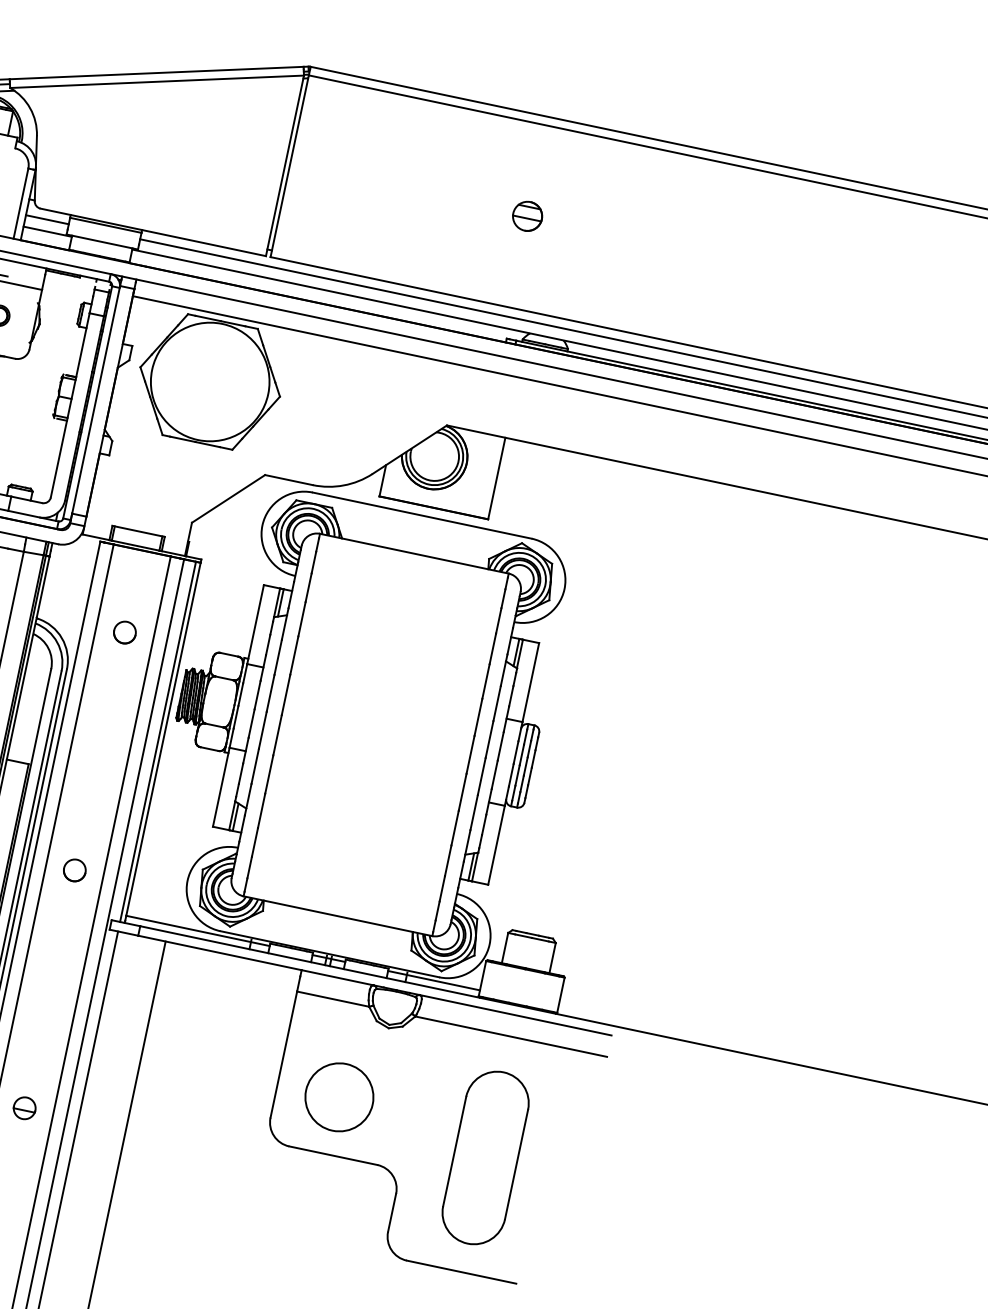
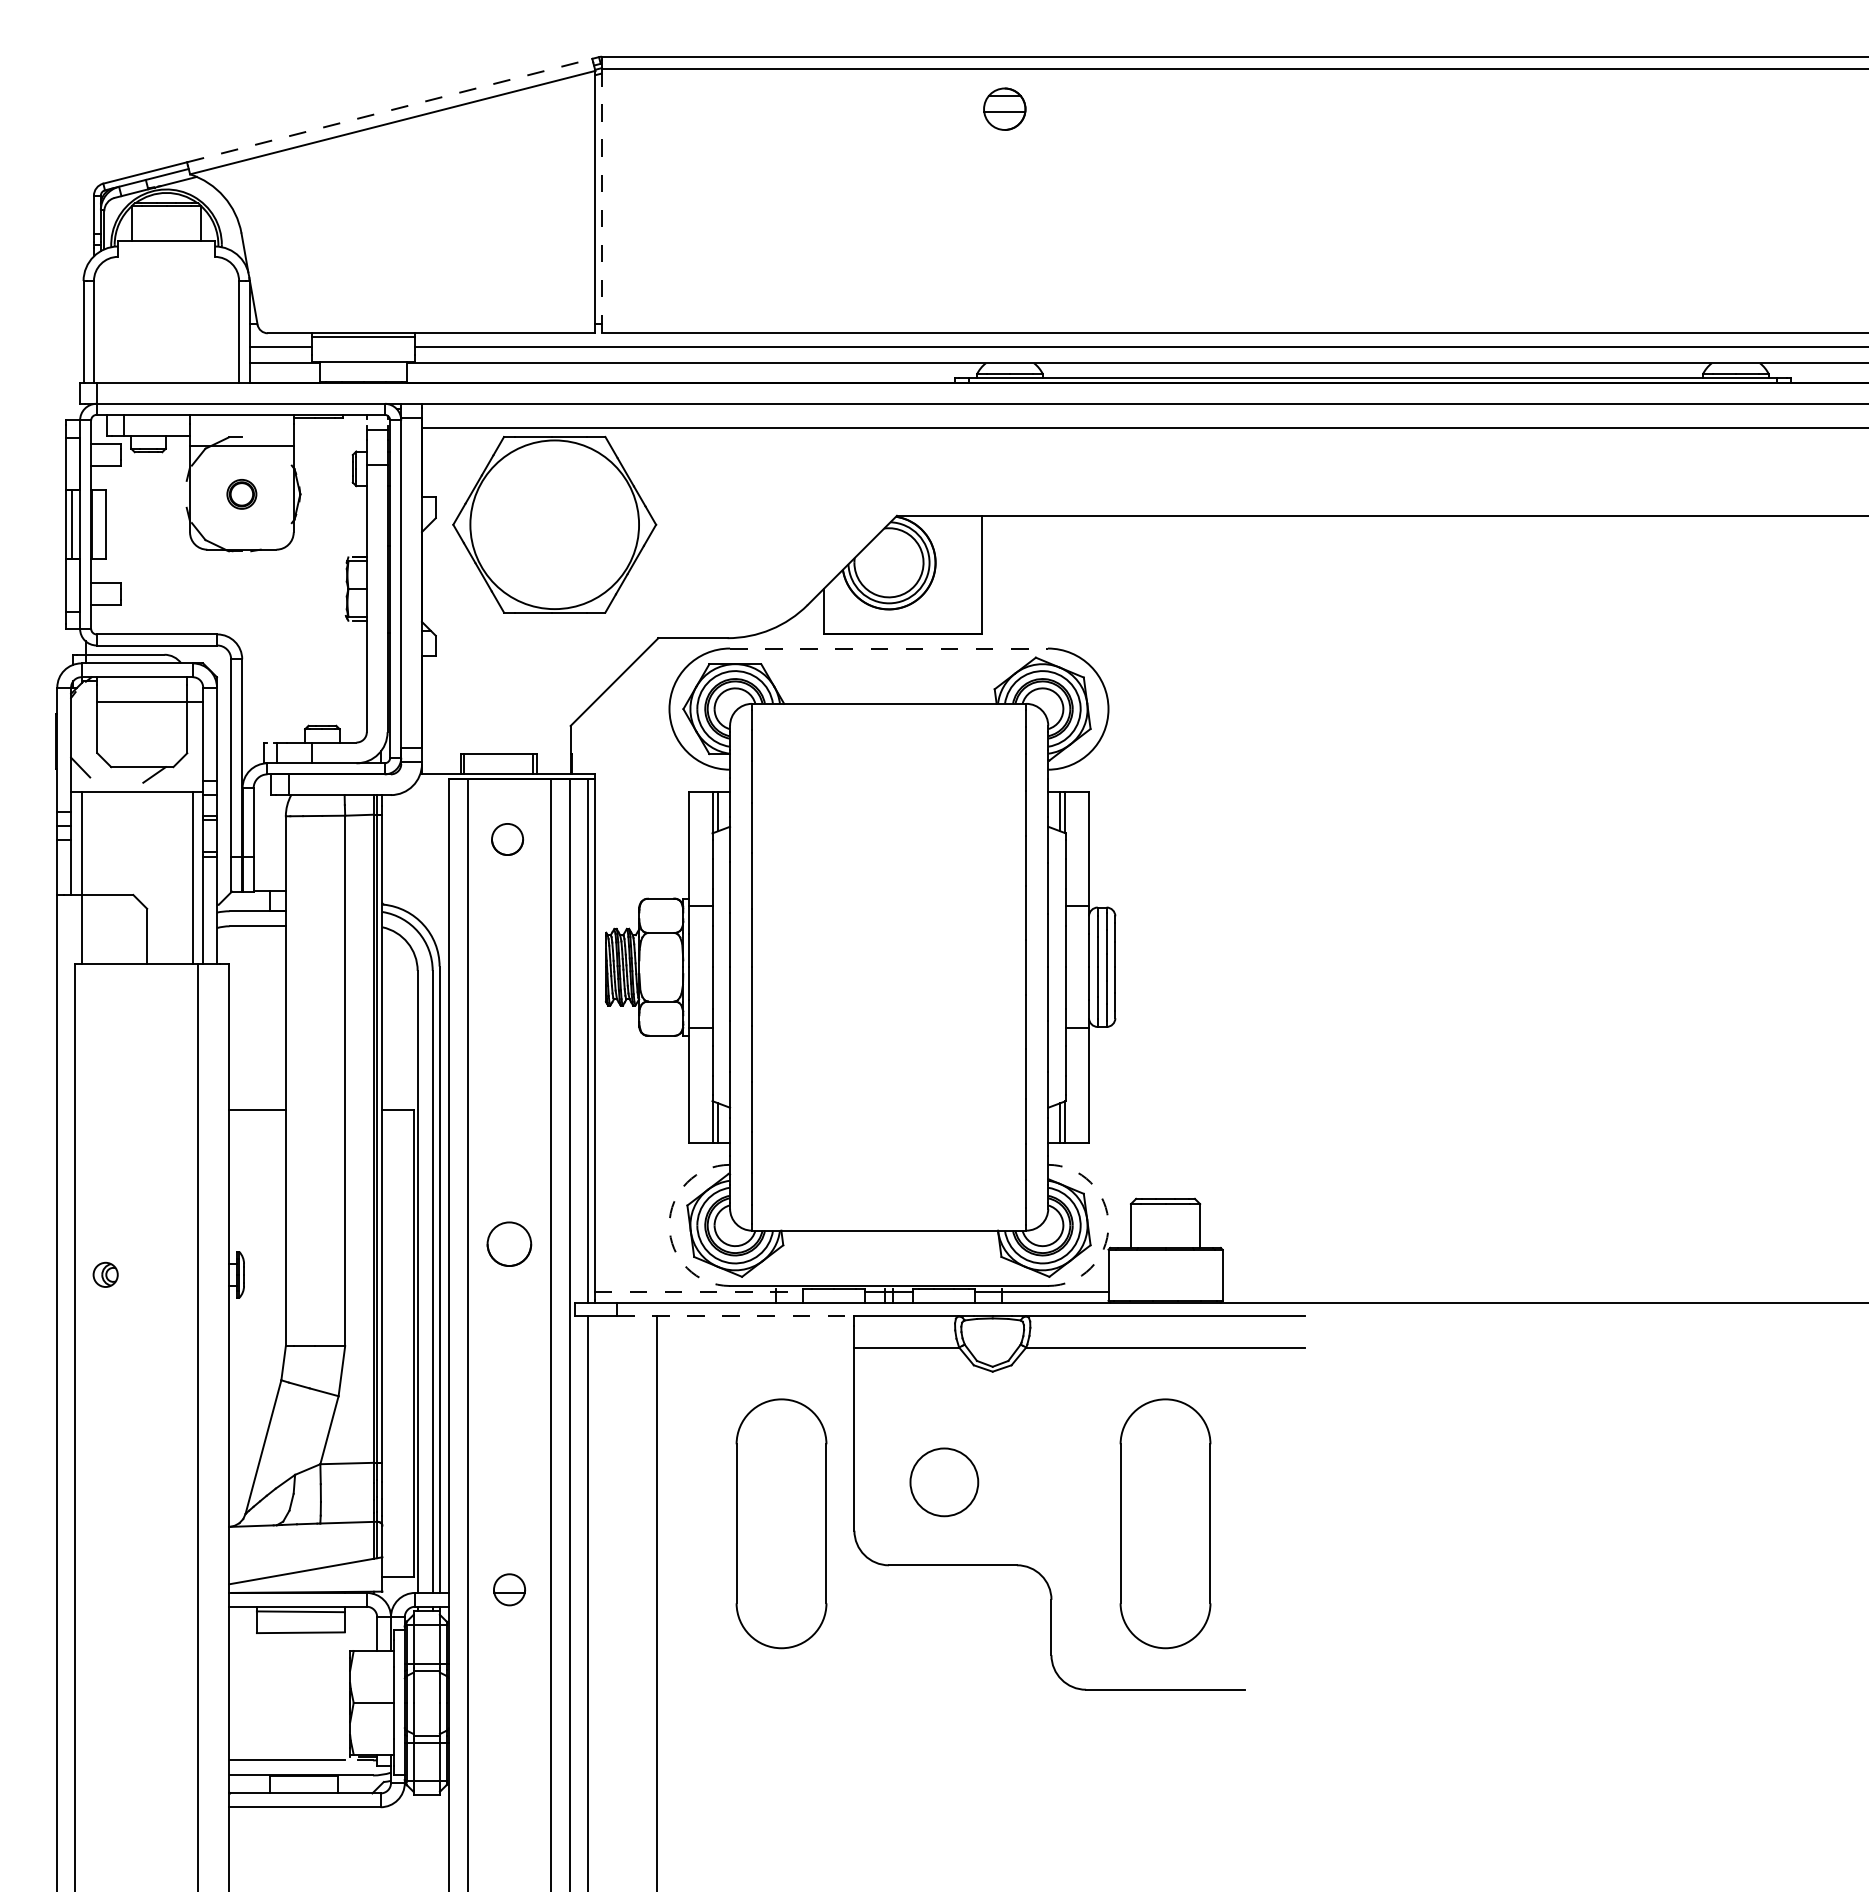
line: (157, 73) -> (390, 110), solid -> dashed
line: (289, 166) -> (602, 201), solid -> dashed
part: (527, 215) -> (1004, 108), moved
line: (422, 515) -> (889, 648), solid -> dashed
circle: (124, 632) -> (507, 839), moved
circle: (74, 869) -> (509, 1243), size x1.4
arc: (187, 880) -> (669, 1225), solid -> dashed
line: (198, 931) -> (699, 1292), solid -> dashed
arc: (489, 944) -> (1108, 1225), solid -> dashed
line: (219, 952) -> (735, 1316), solid -> dashed
circle: (339, 1097) -> (944, 1482), size x0.7
part: (221, 1102) -> (781, 1523), added

